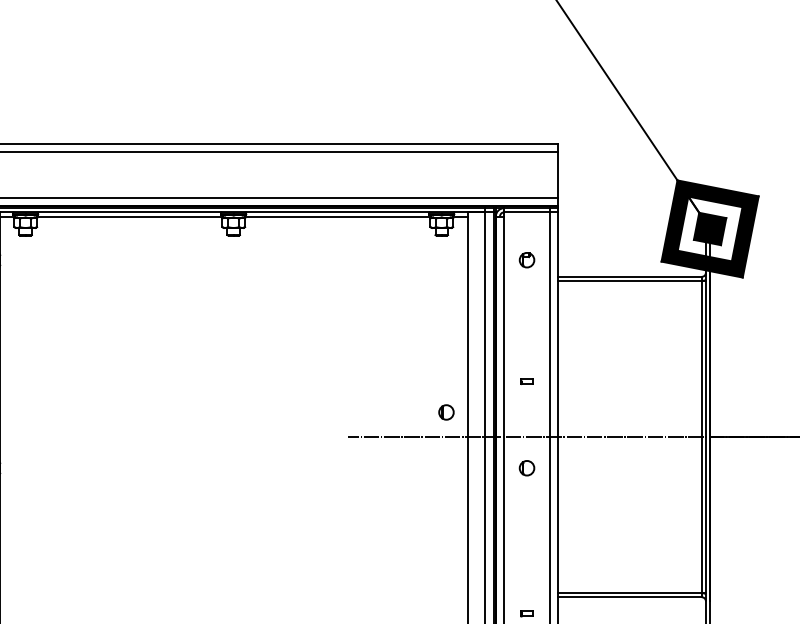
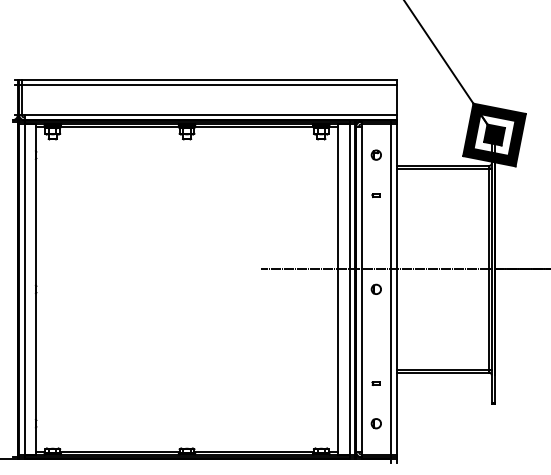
part: (525, 381) -> (375, 195), moved
part: (445, 411) -> (323, 252), removed

